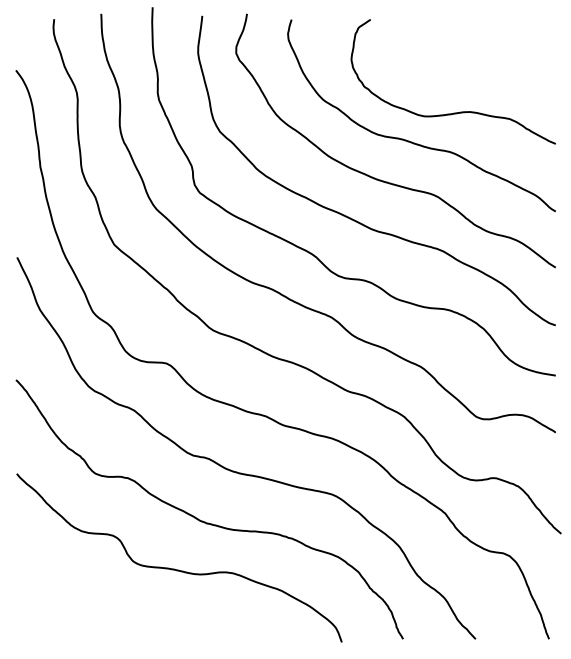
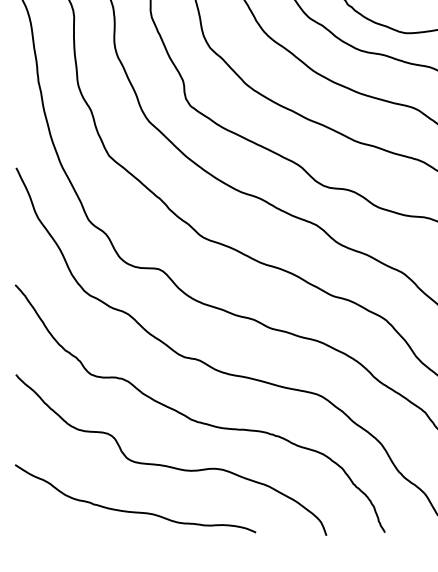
curve: (138, 616) -> (132, 510), added

